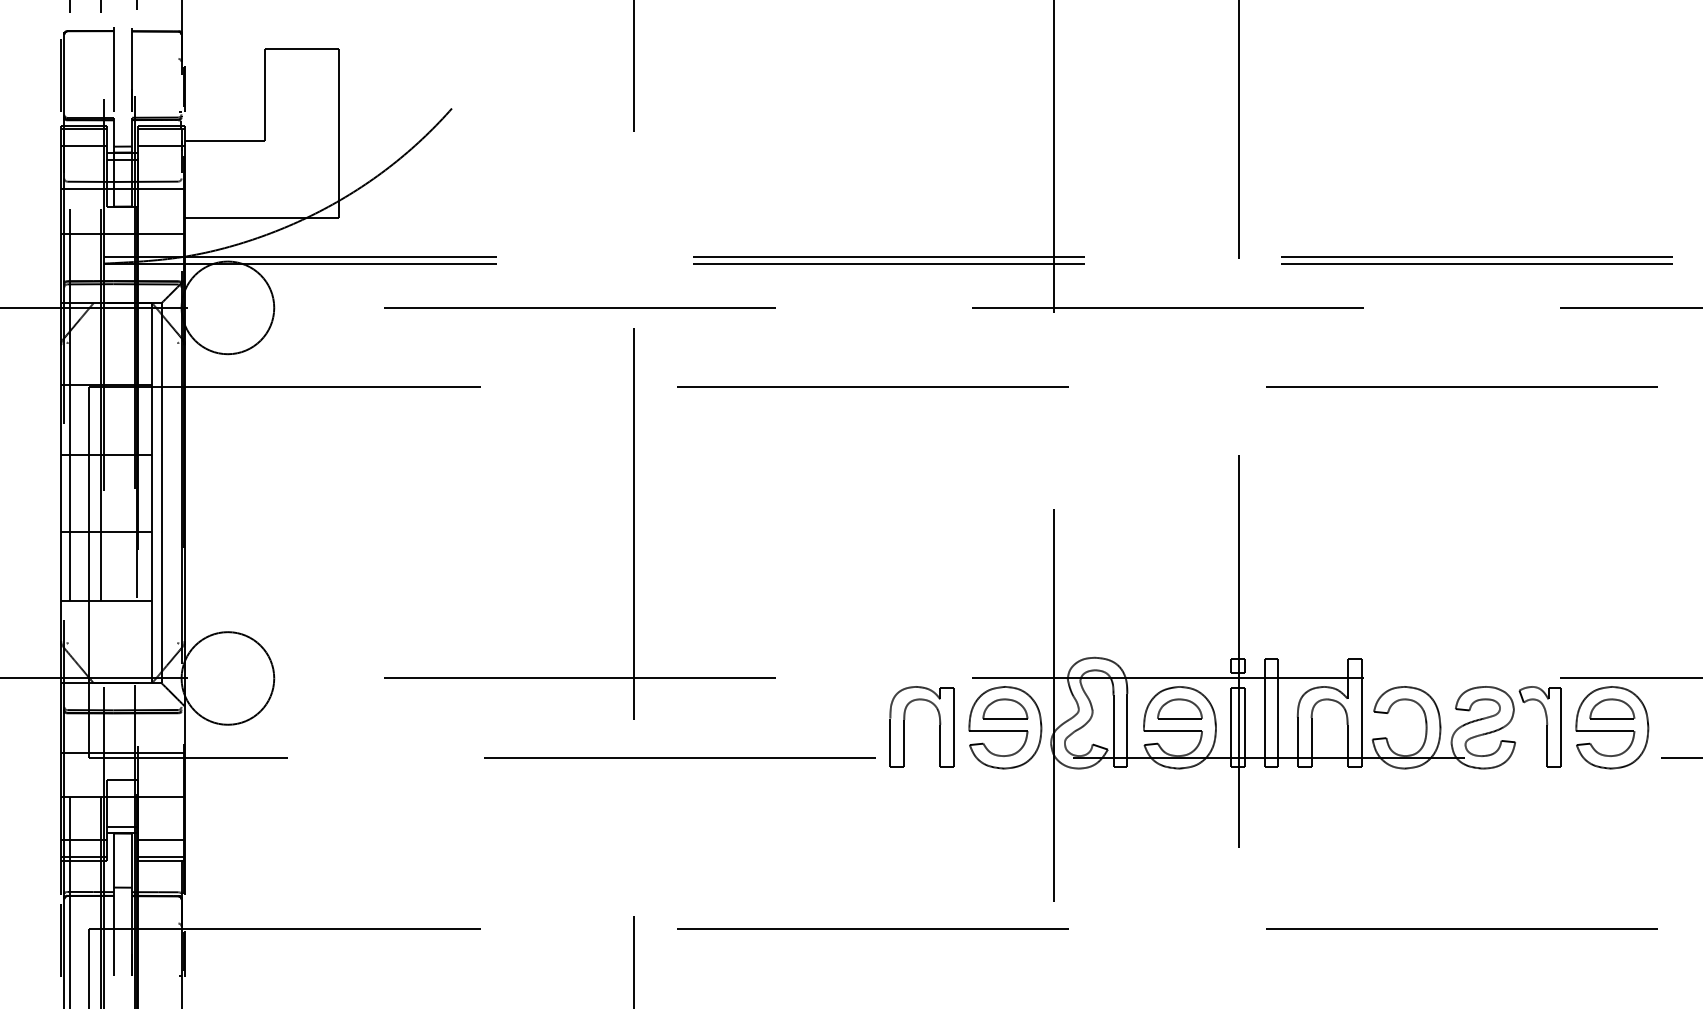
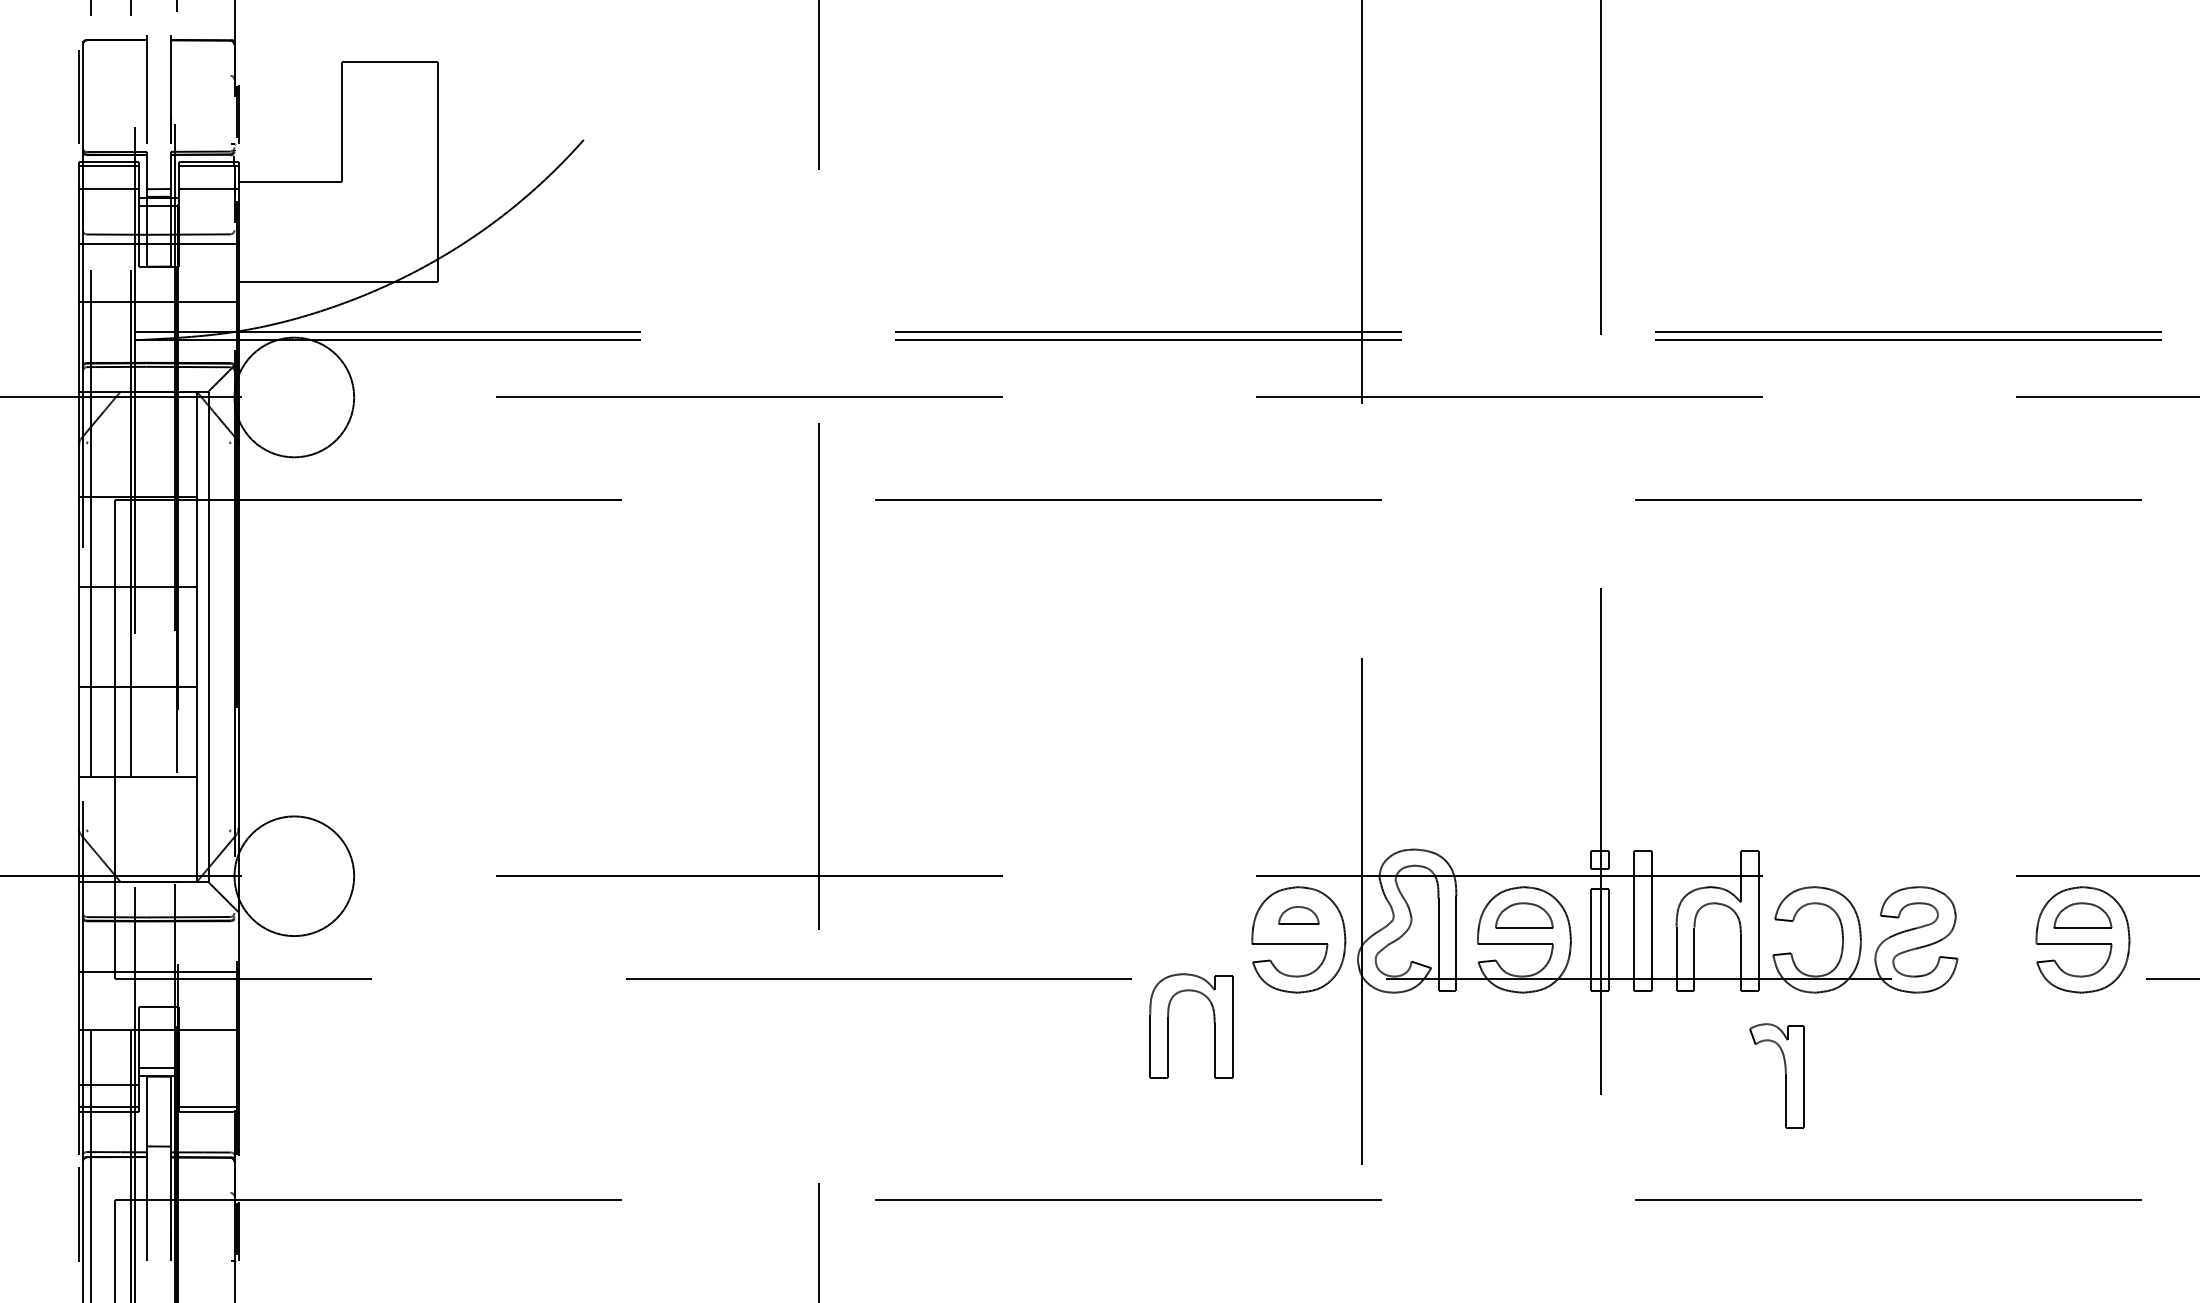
part: (1005, 708) -> (1298, 915), size x0.7
part: (939, 724) -> (1213, 1022), moved
part: (1546, 724) -> (1784, 1072), moved
line: (161, 840) -> (208, 1085), removed

